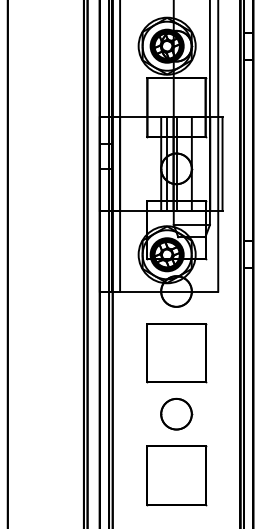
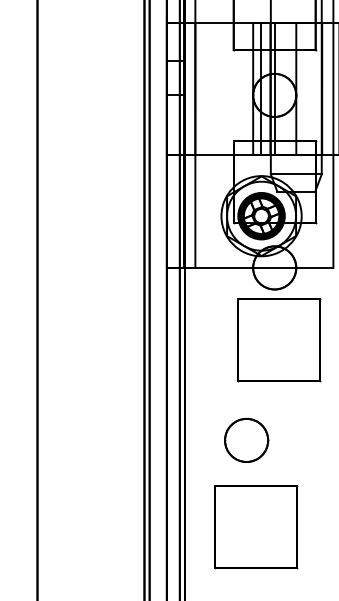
part: (176, 353) -> (278, 340), moved
part: (176, 413) -> (246, 439), moved
part: (176, 475) -> (256, 526), moved

